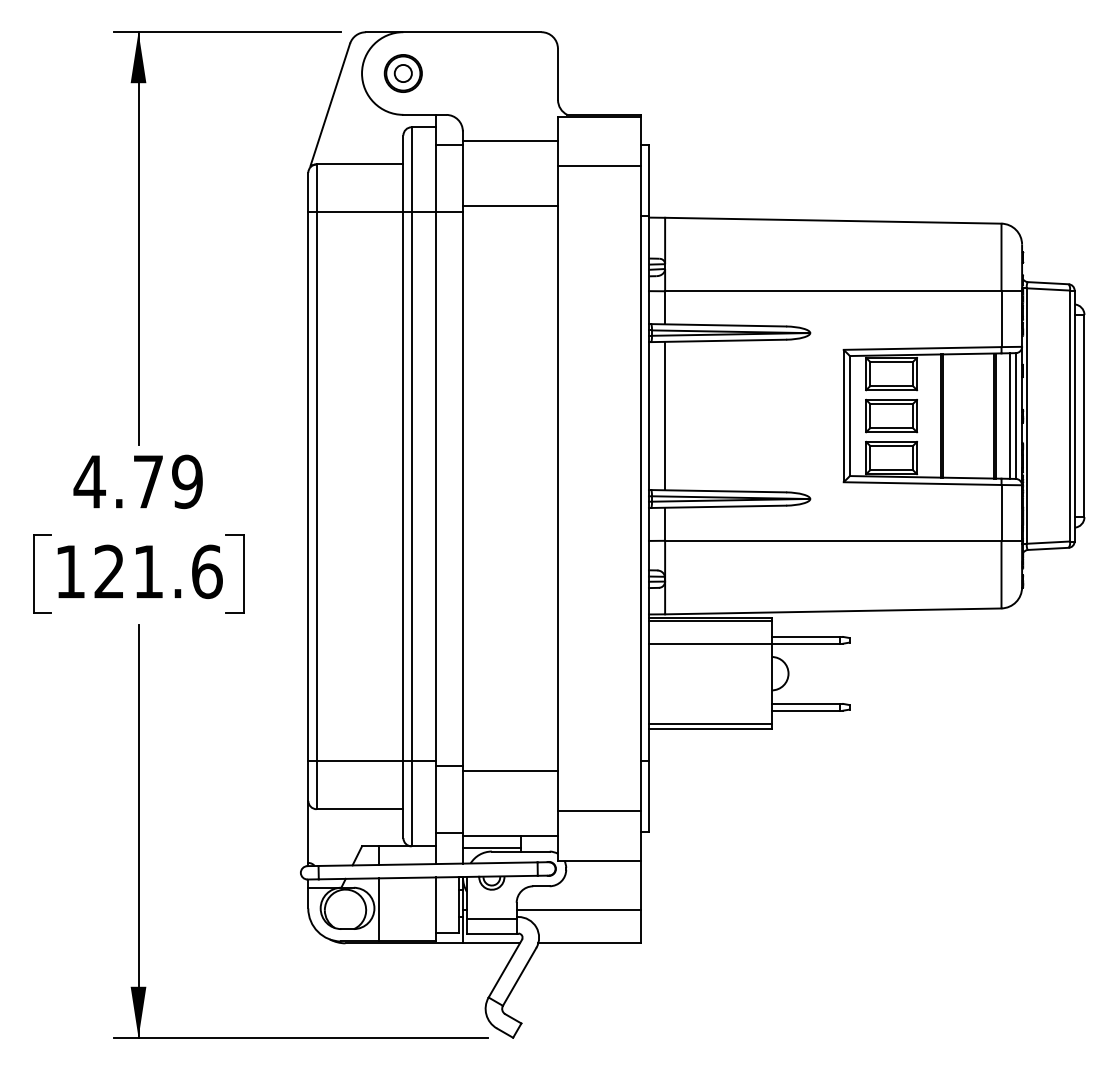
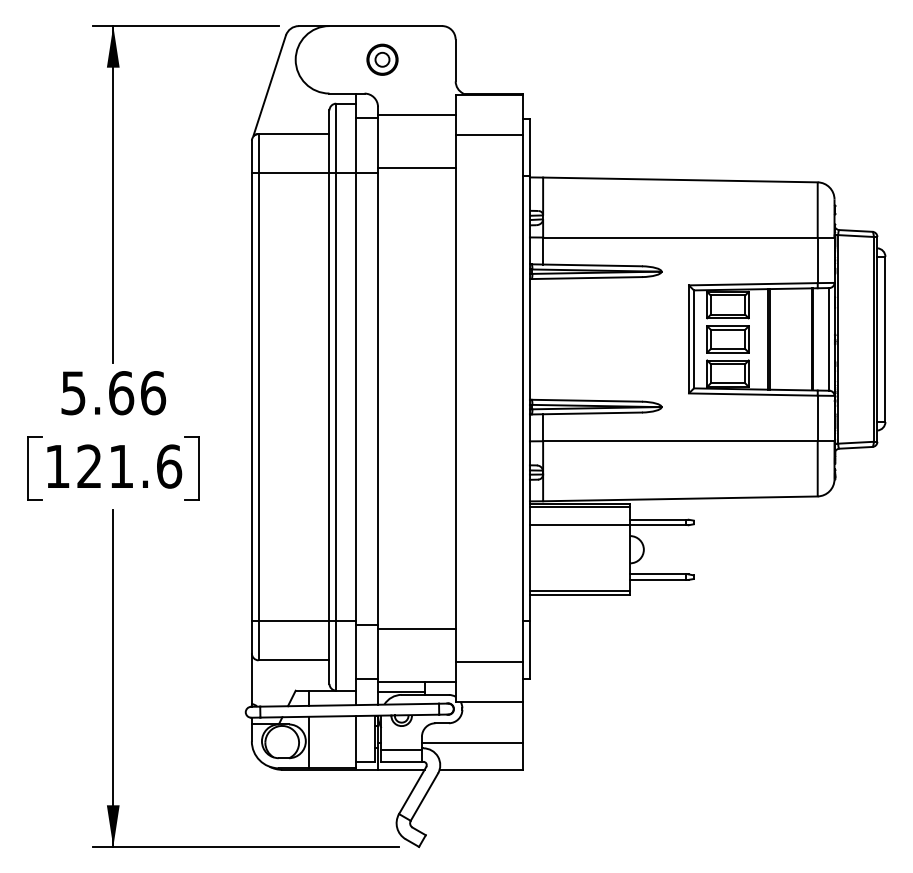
part: (402, 73) -> (381, 59), moved
line: (665, 415) -> (543, 338), removed
line: (1009, 415) -> (824, 338), removed
text: (138, 481) -> (113, 392), 4.79 -> 5.66

